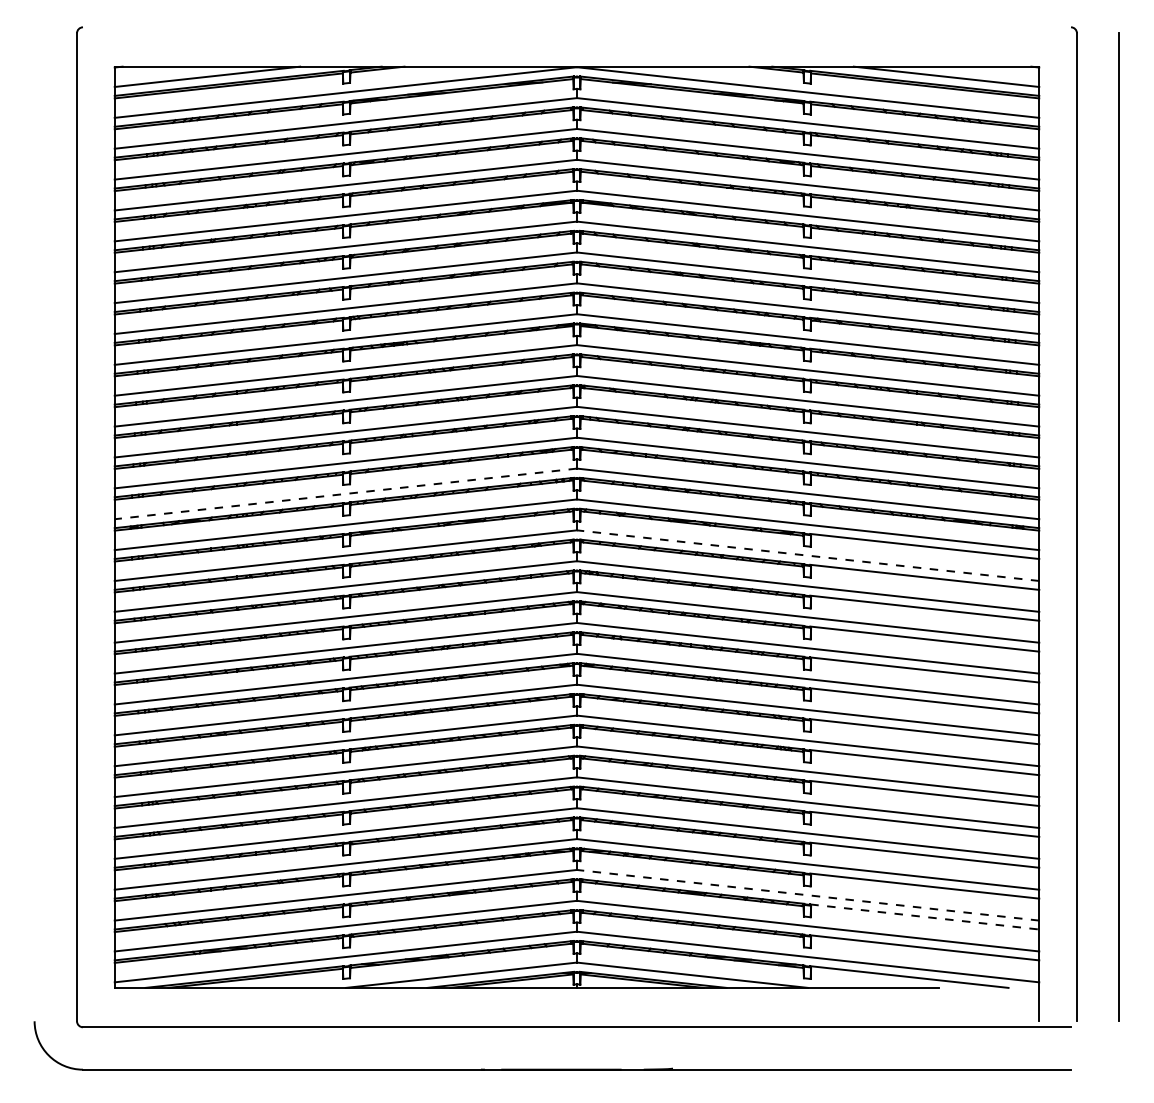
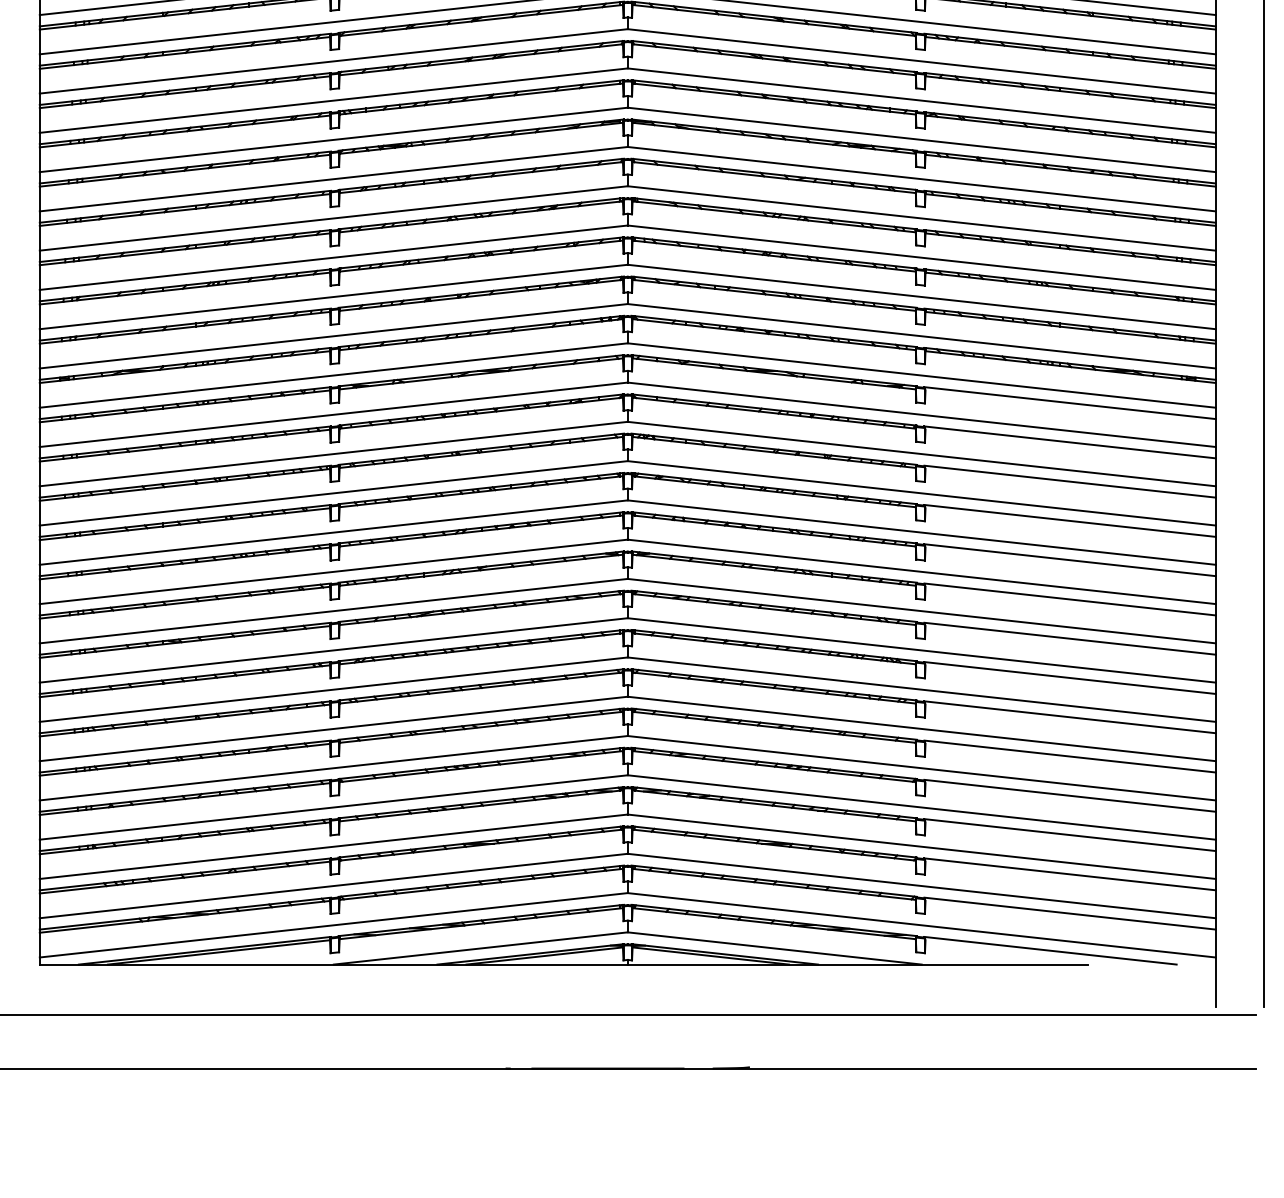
line: (345, 493) -> (333, 335), dashed -> solid
line: (808, 555) -> (922, 414), dashed -> solid
line: (808, 895) -> (922, 847), dashed -> solid
line: (925, 917) -> (1071, 875), dashed -> solid

